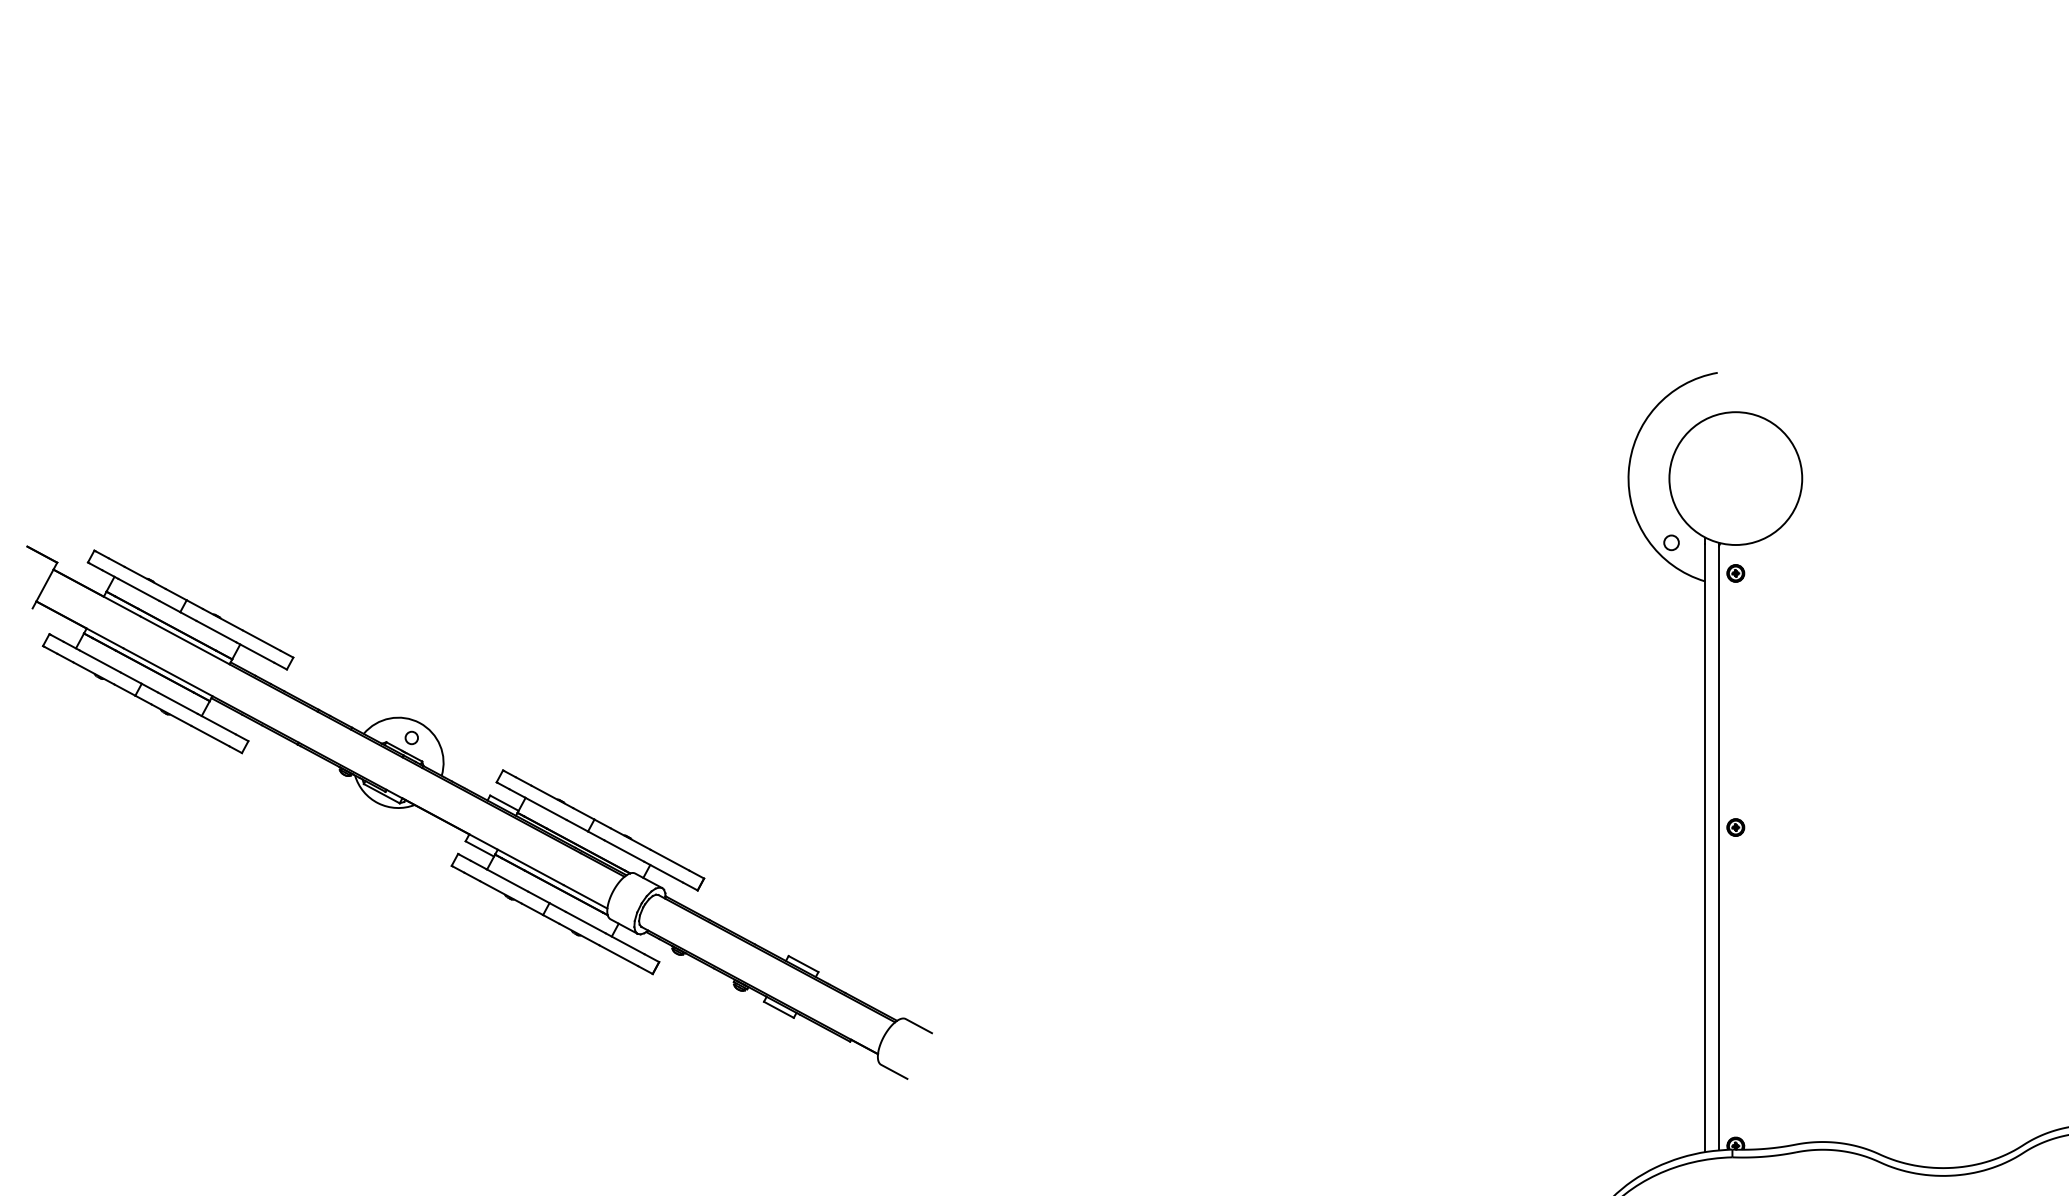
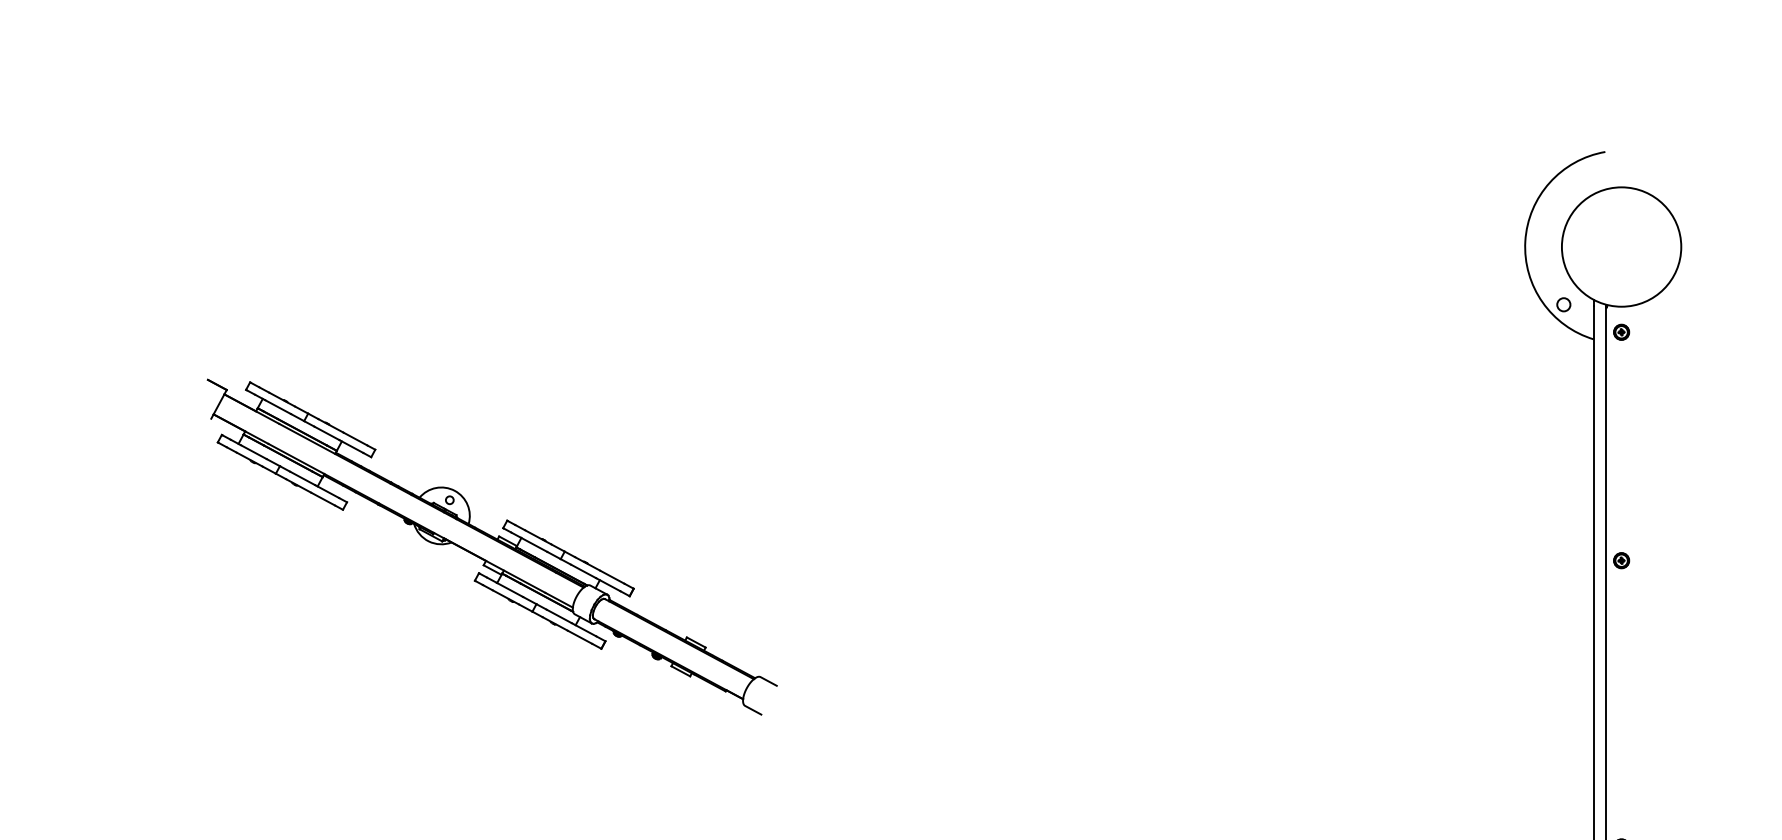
part: (479, 812) -> (492, 547), size x0.7

